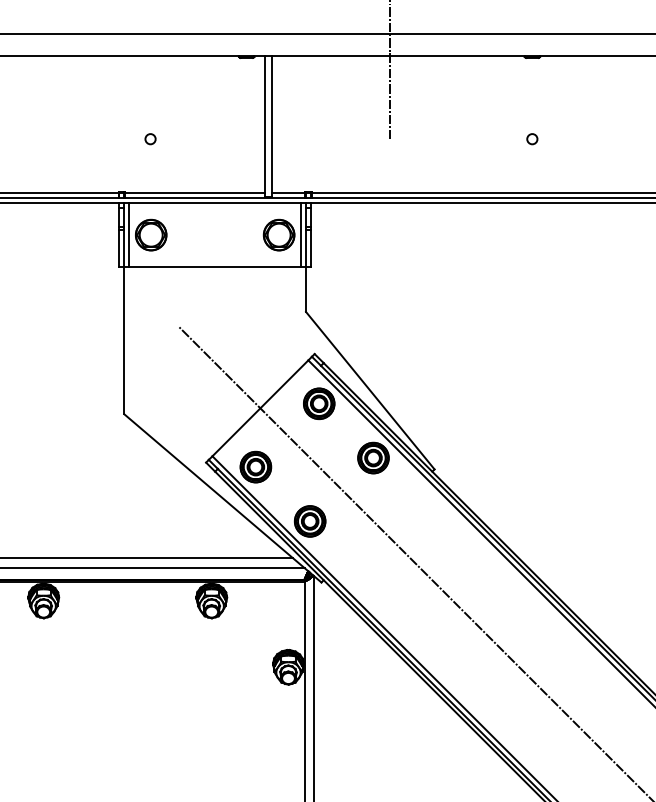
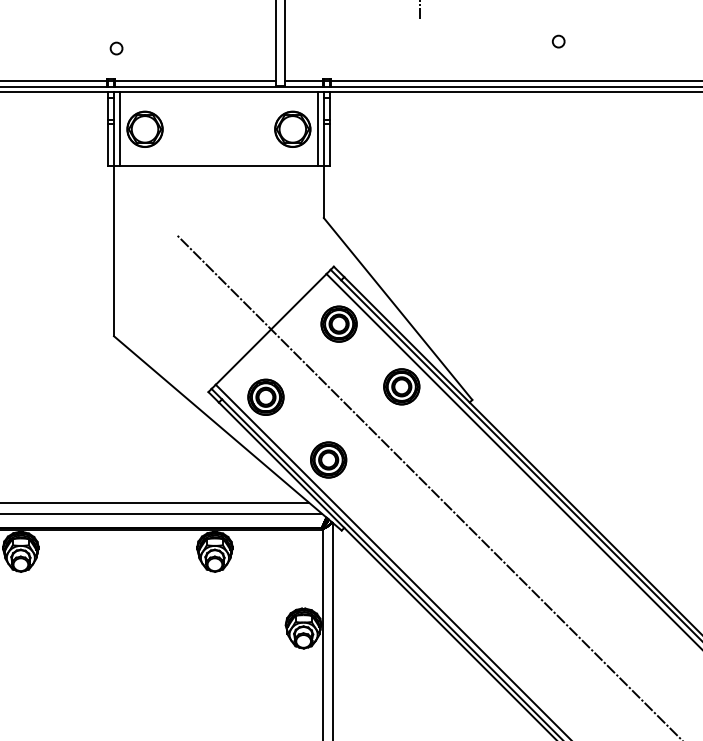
circle: (150, 139) -> (116, 48), moved
circle: (532, 139) -> (558, 41), moved

